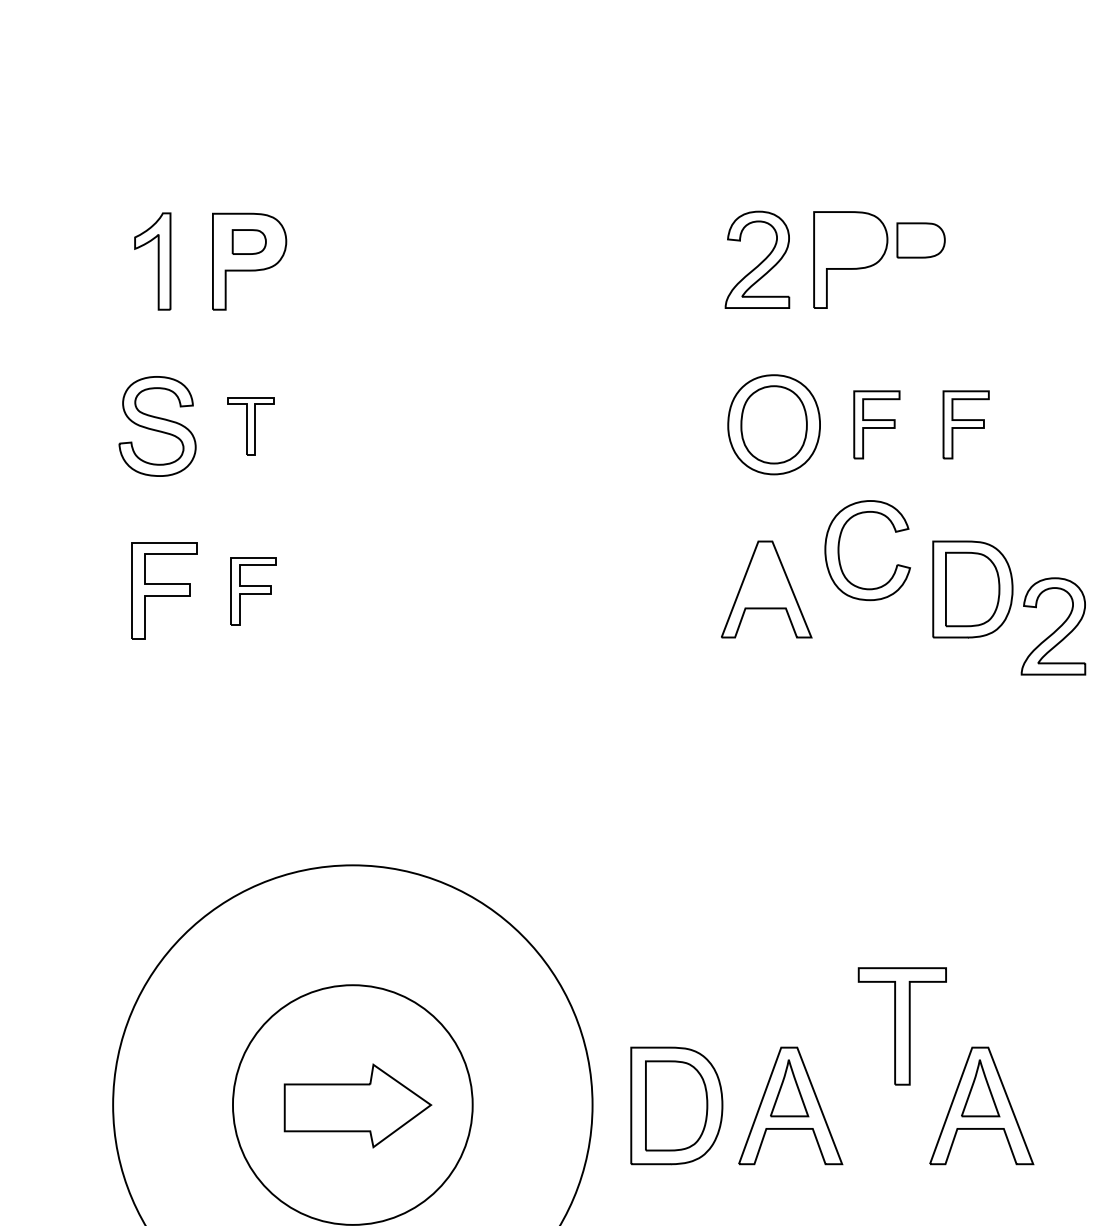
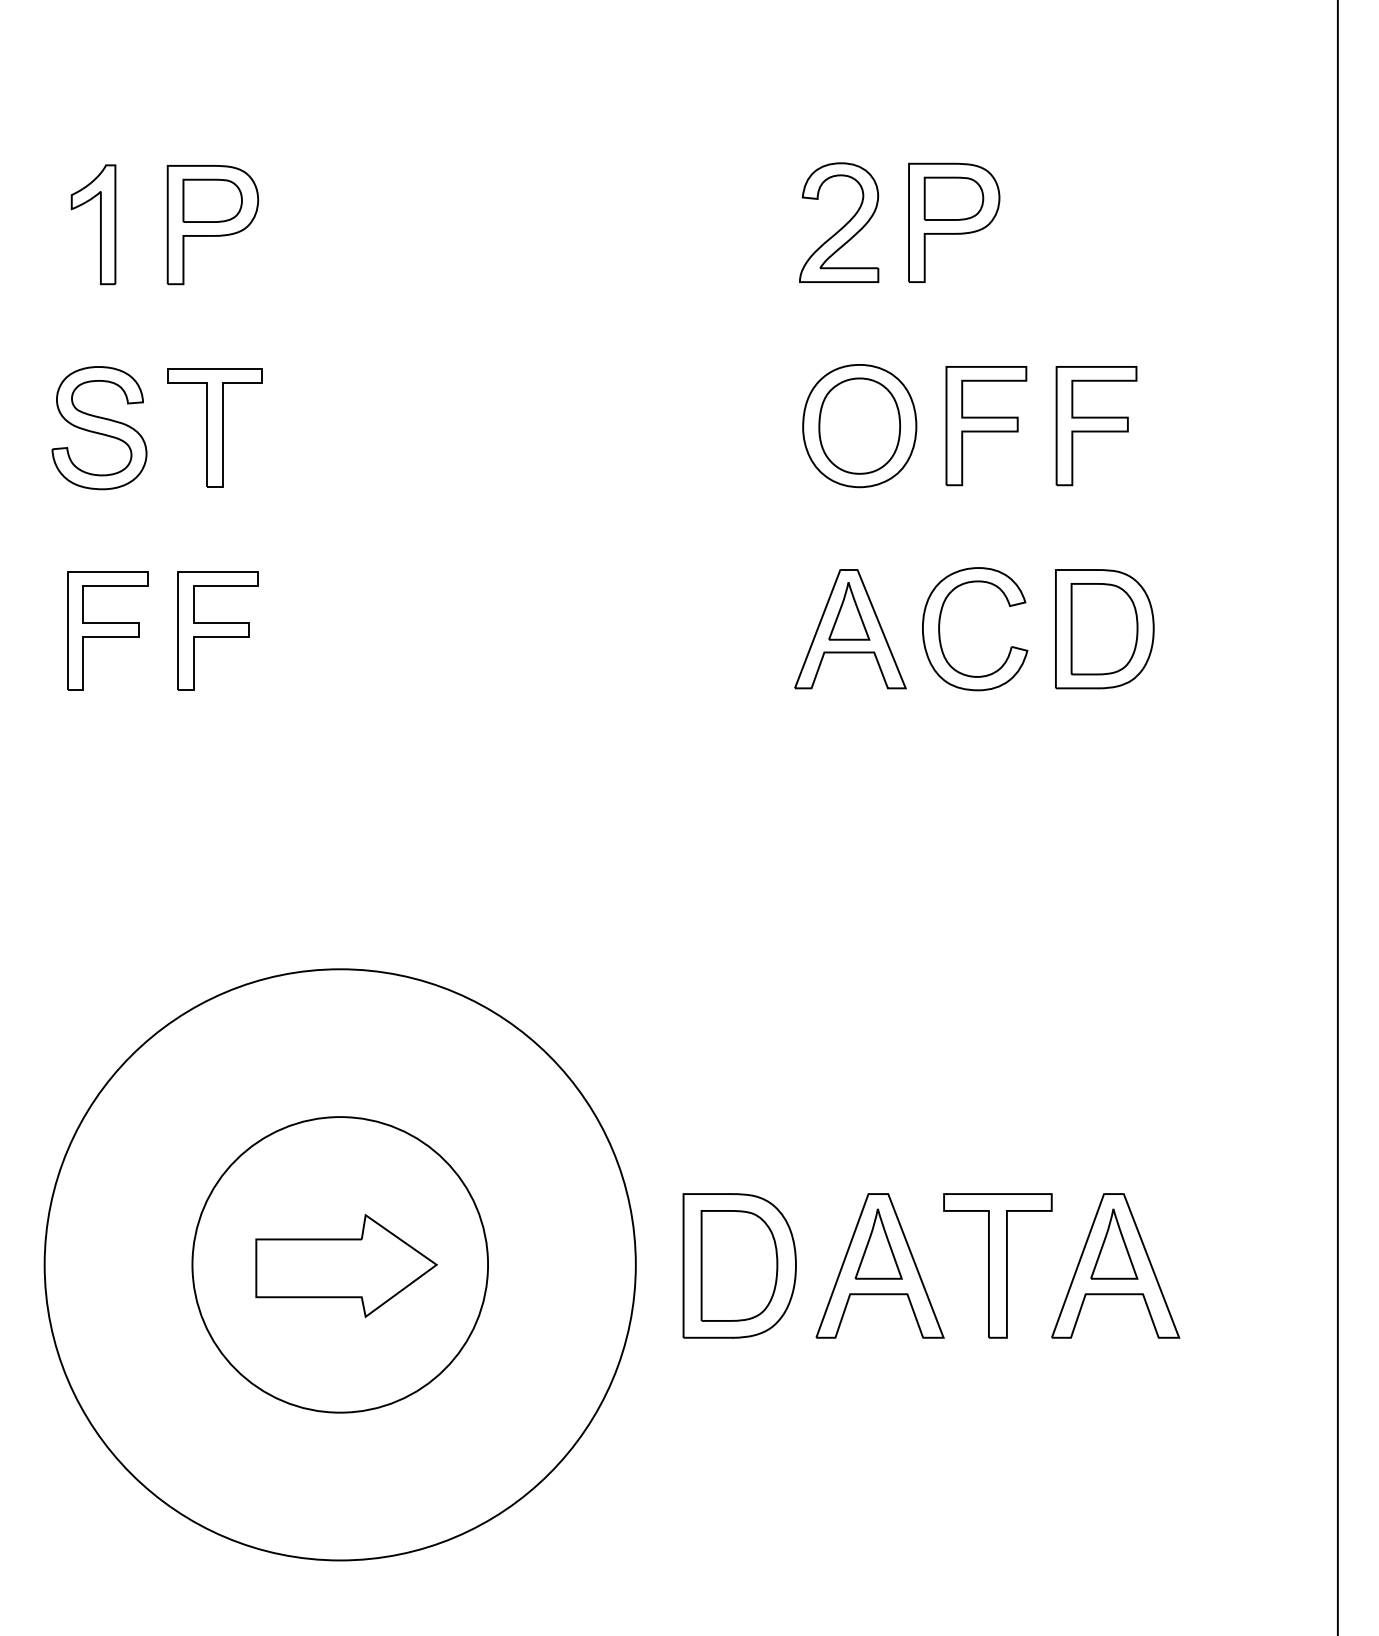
part: (920, 240) -> (953, 198), moved
part: (249, 241) -> (212, 200), size x1.43
part: (250, 425) -> (214, 427), size x1.67
part: (876, 425) -> (986, 426), size x1.43
part: (966, 425) -> (1096, 426), size x1.43
part: (839, 553) -> (940, 632), moved
part: (765, 575) -> (849, 611), added
part: (253, 590) -> (217, 630), size x1.43
part: (1053, 626) -> (1204, 674), removed
part: (902, 1026) -> (997, 1265), moved

